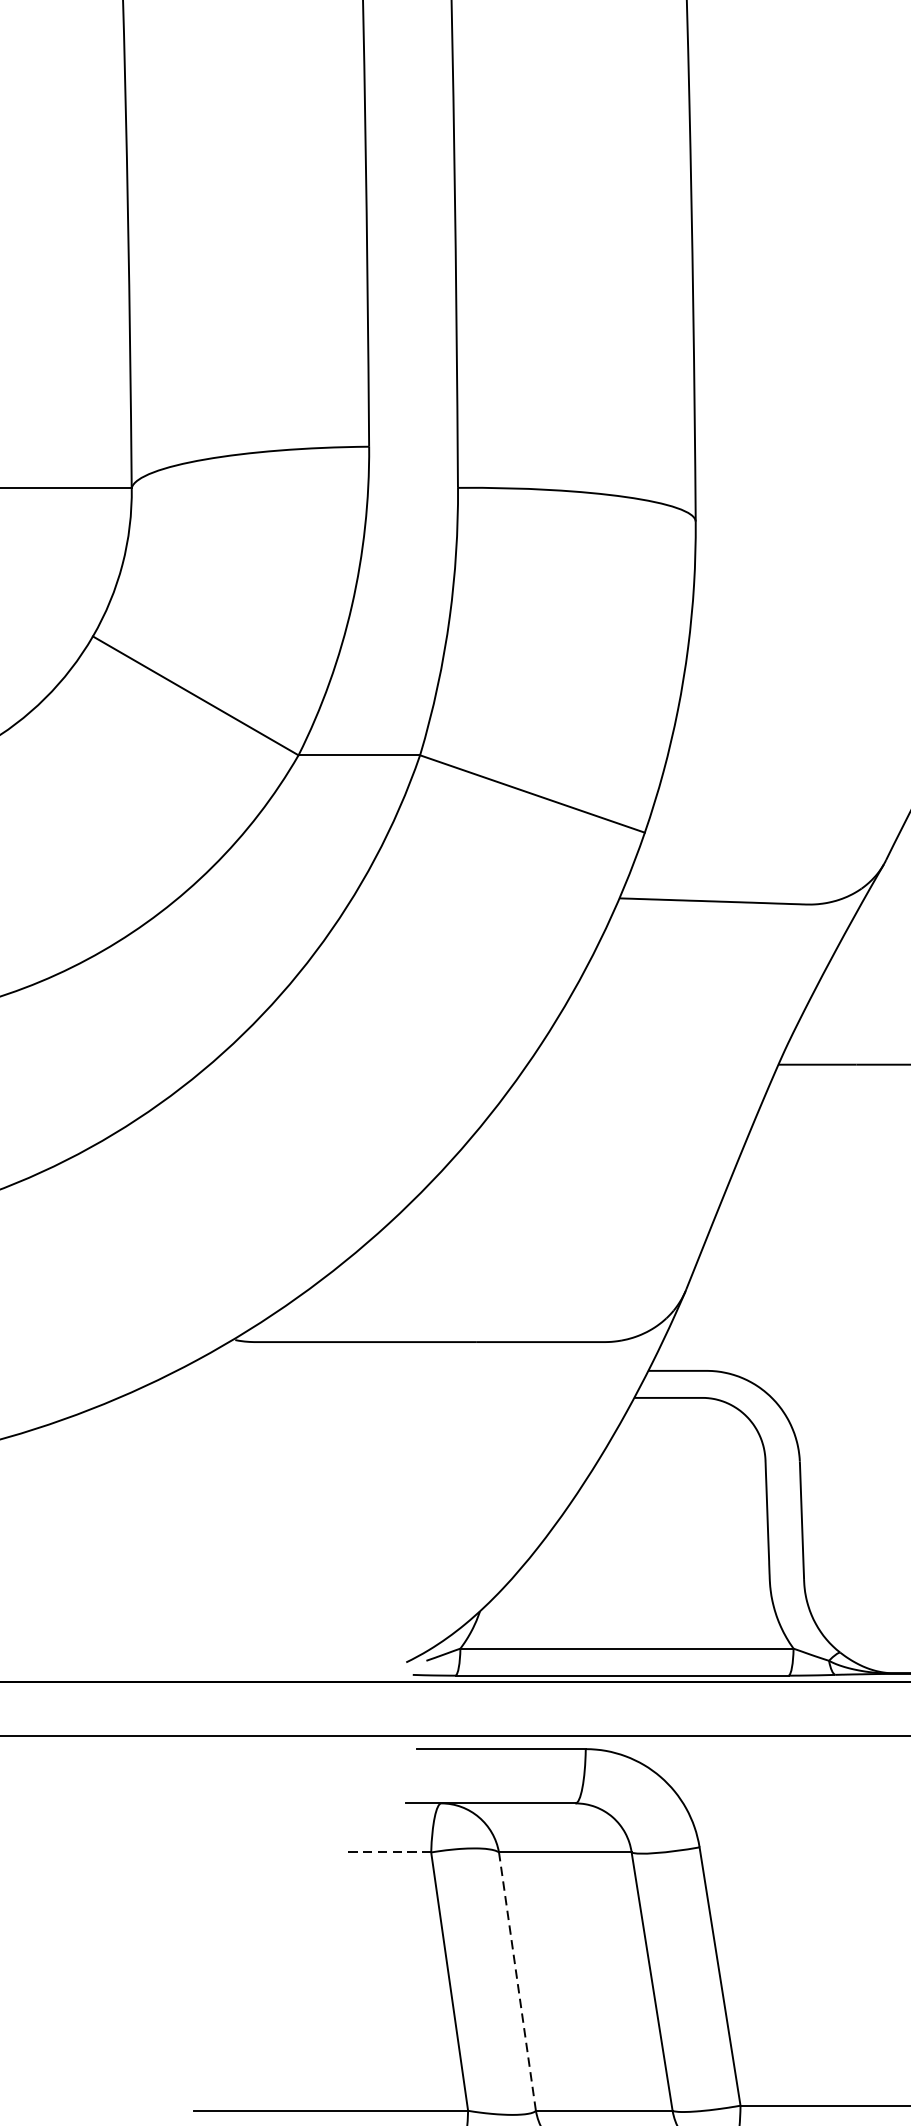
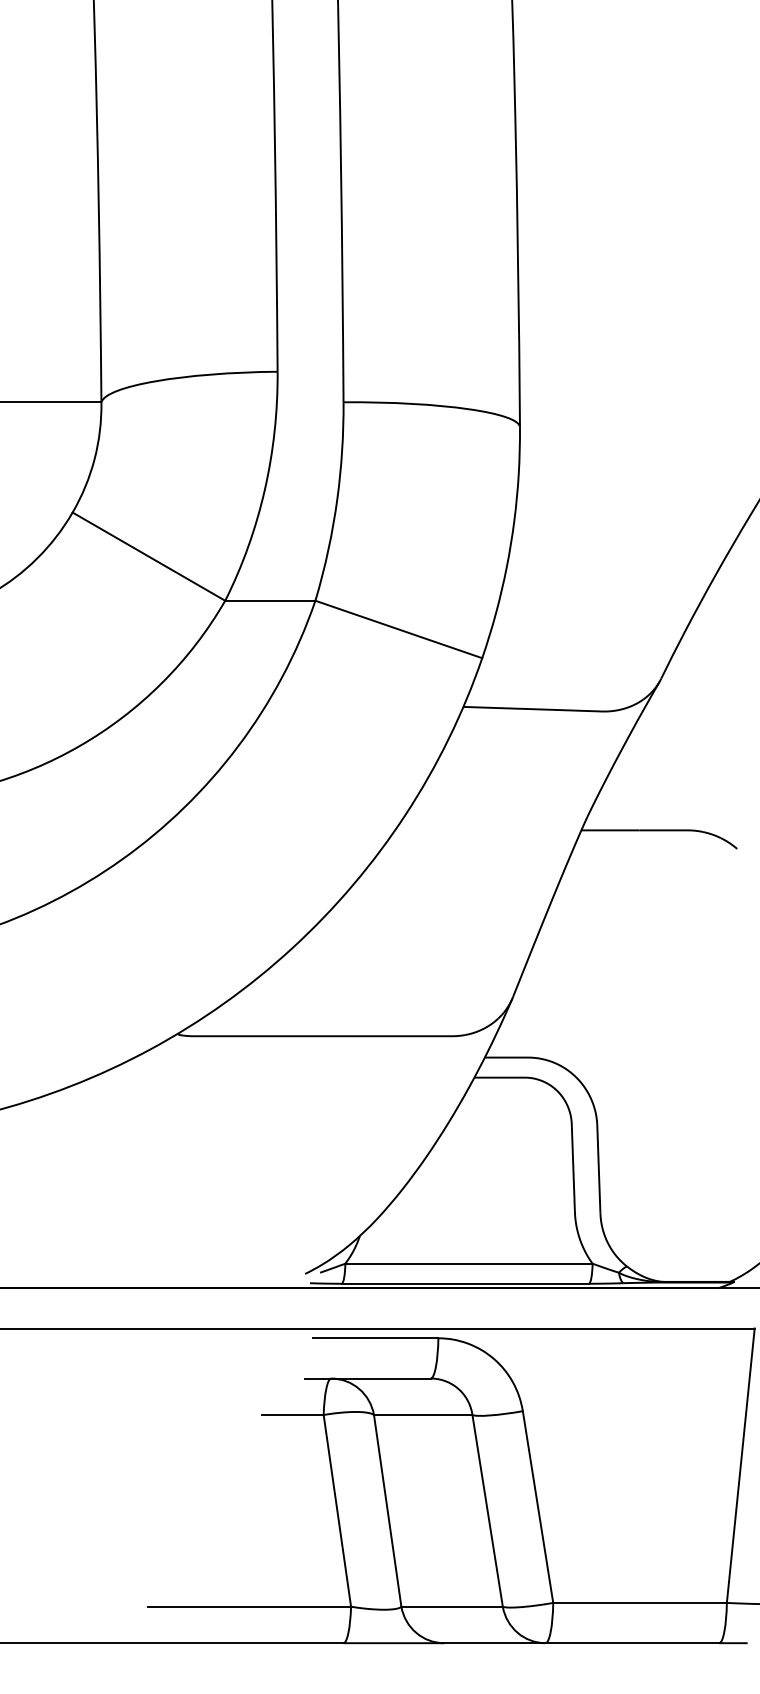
line: (389, 1851) -> (292, 1414), dashed -> solid
line: (517, 1981) -> (387, 1510), dashed -> solid

